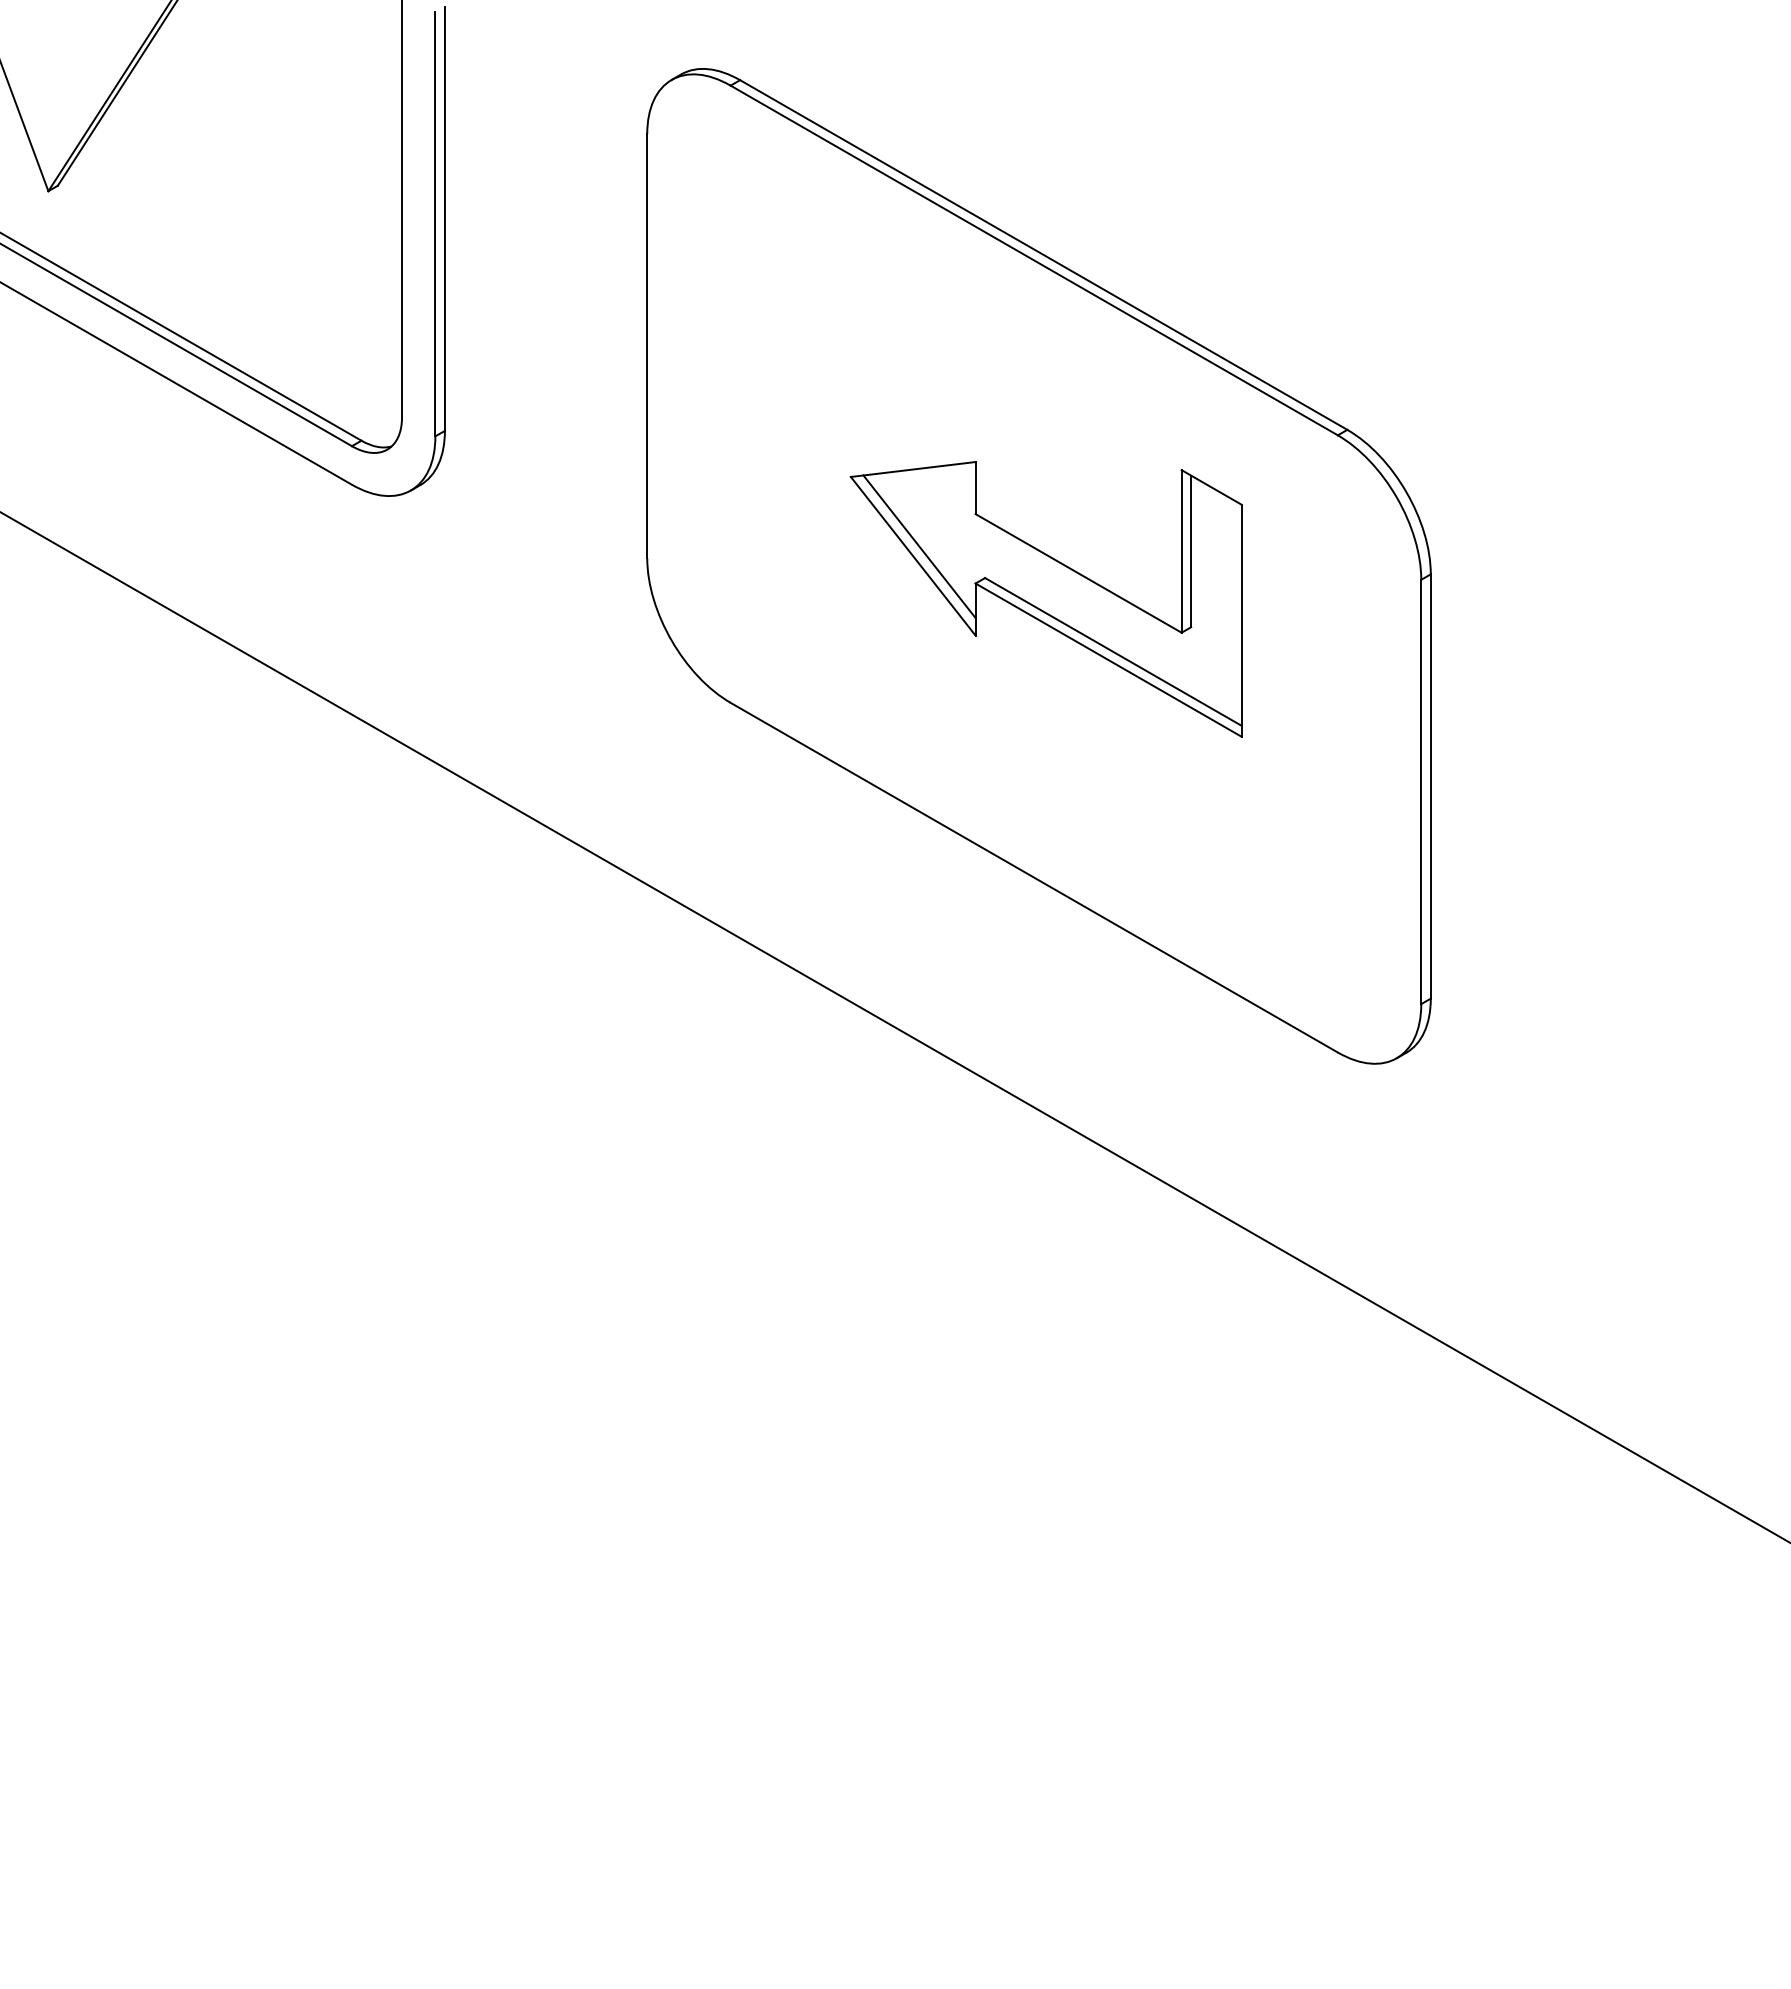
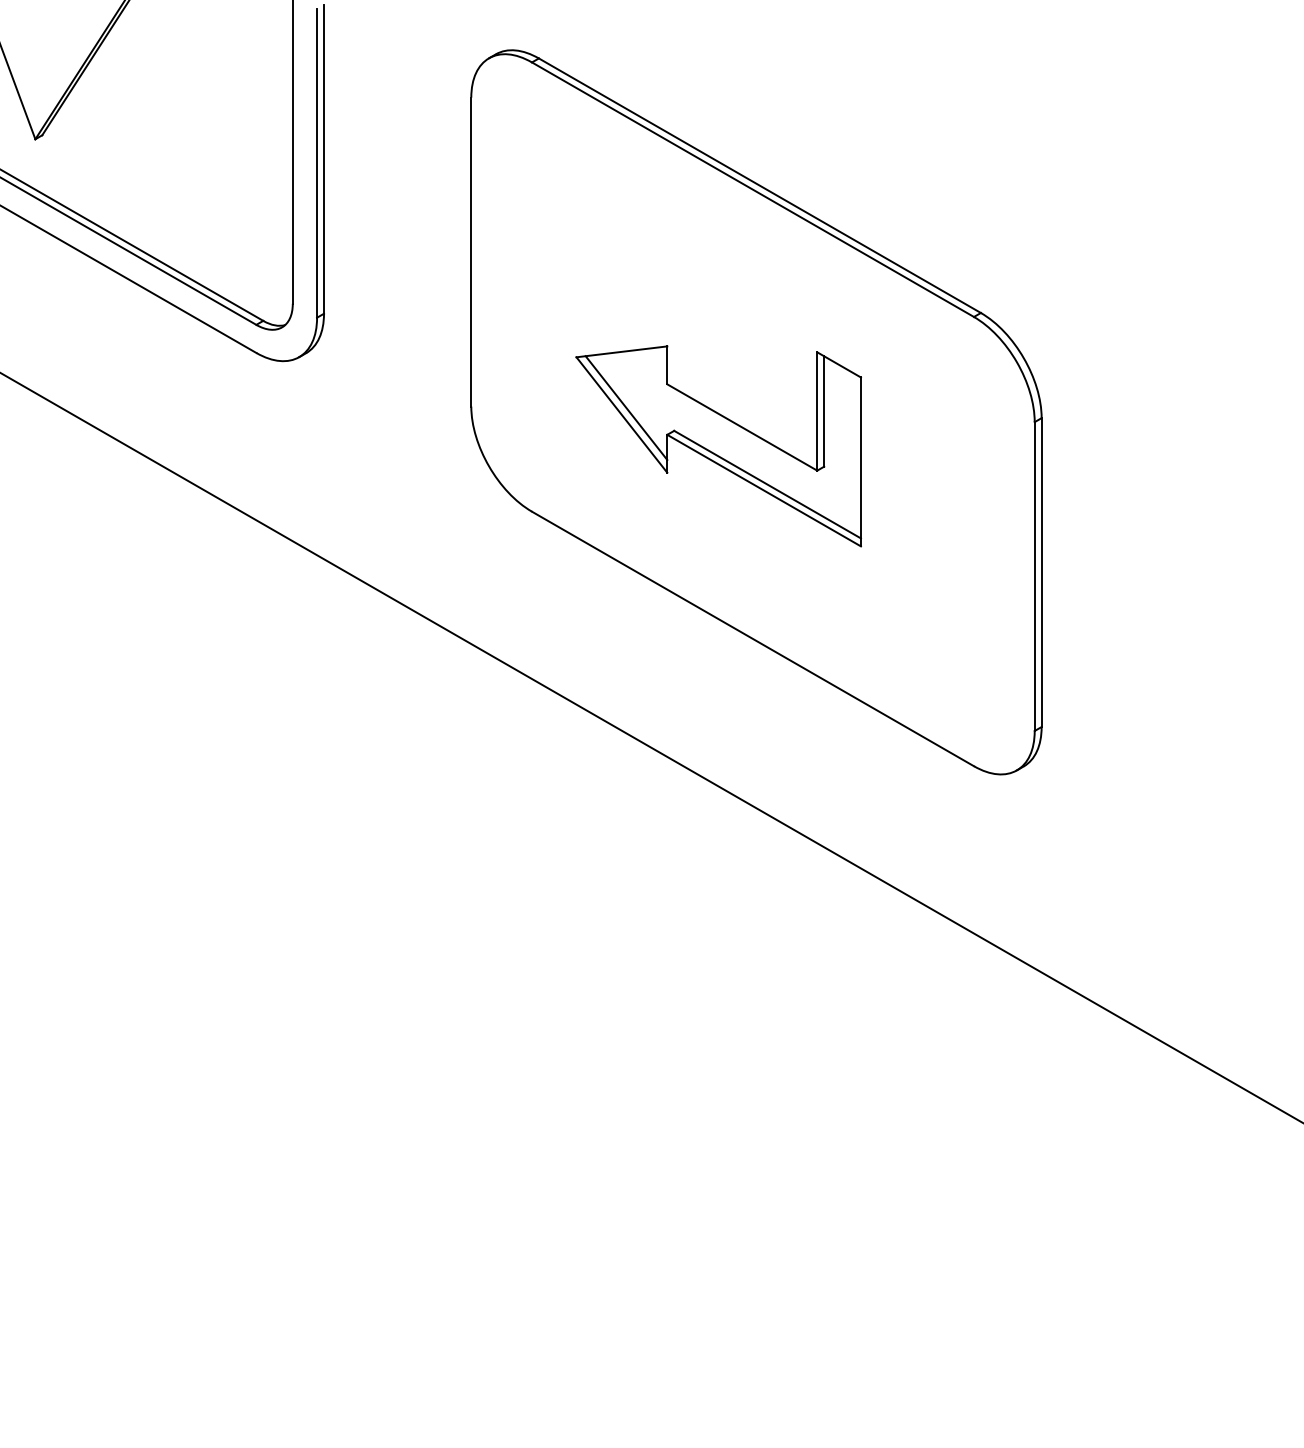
part: (1045, 599) -> (718, 446), moved

